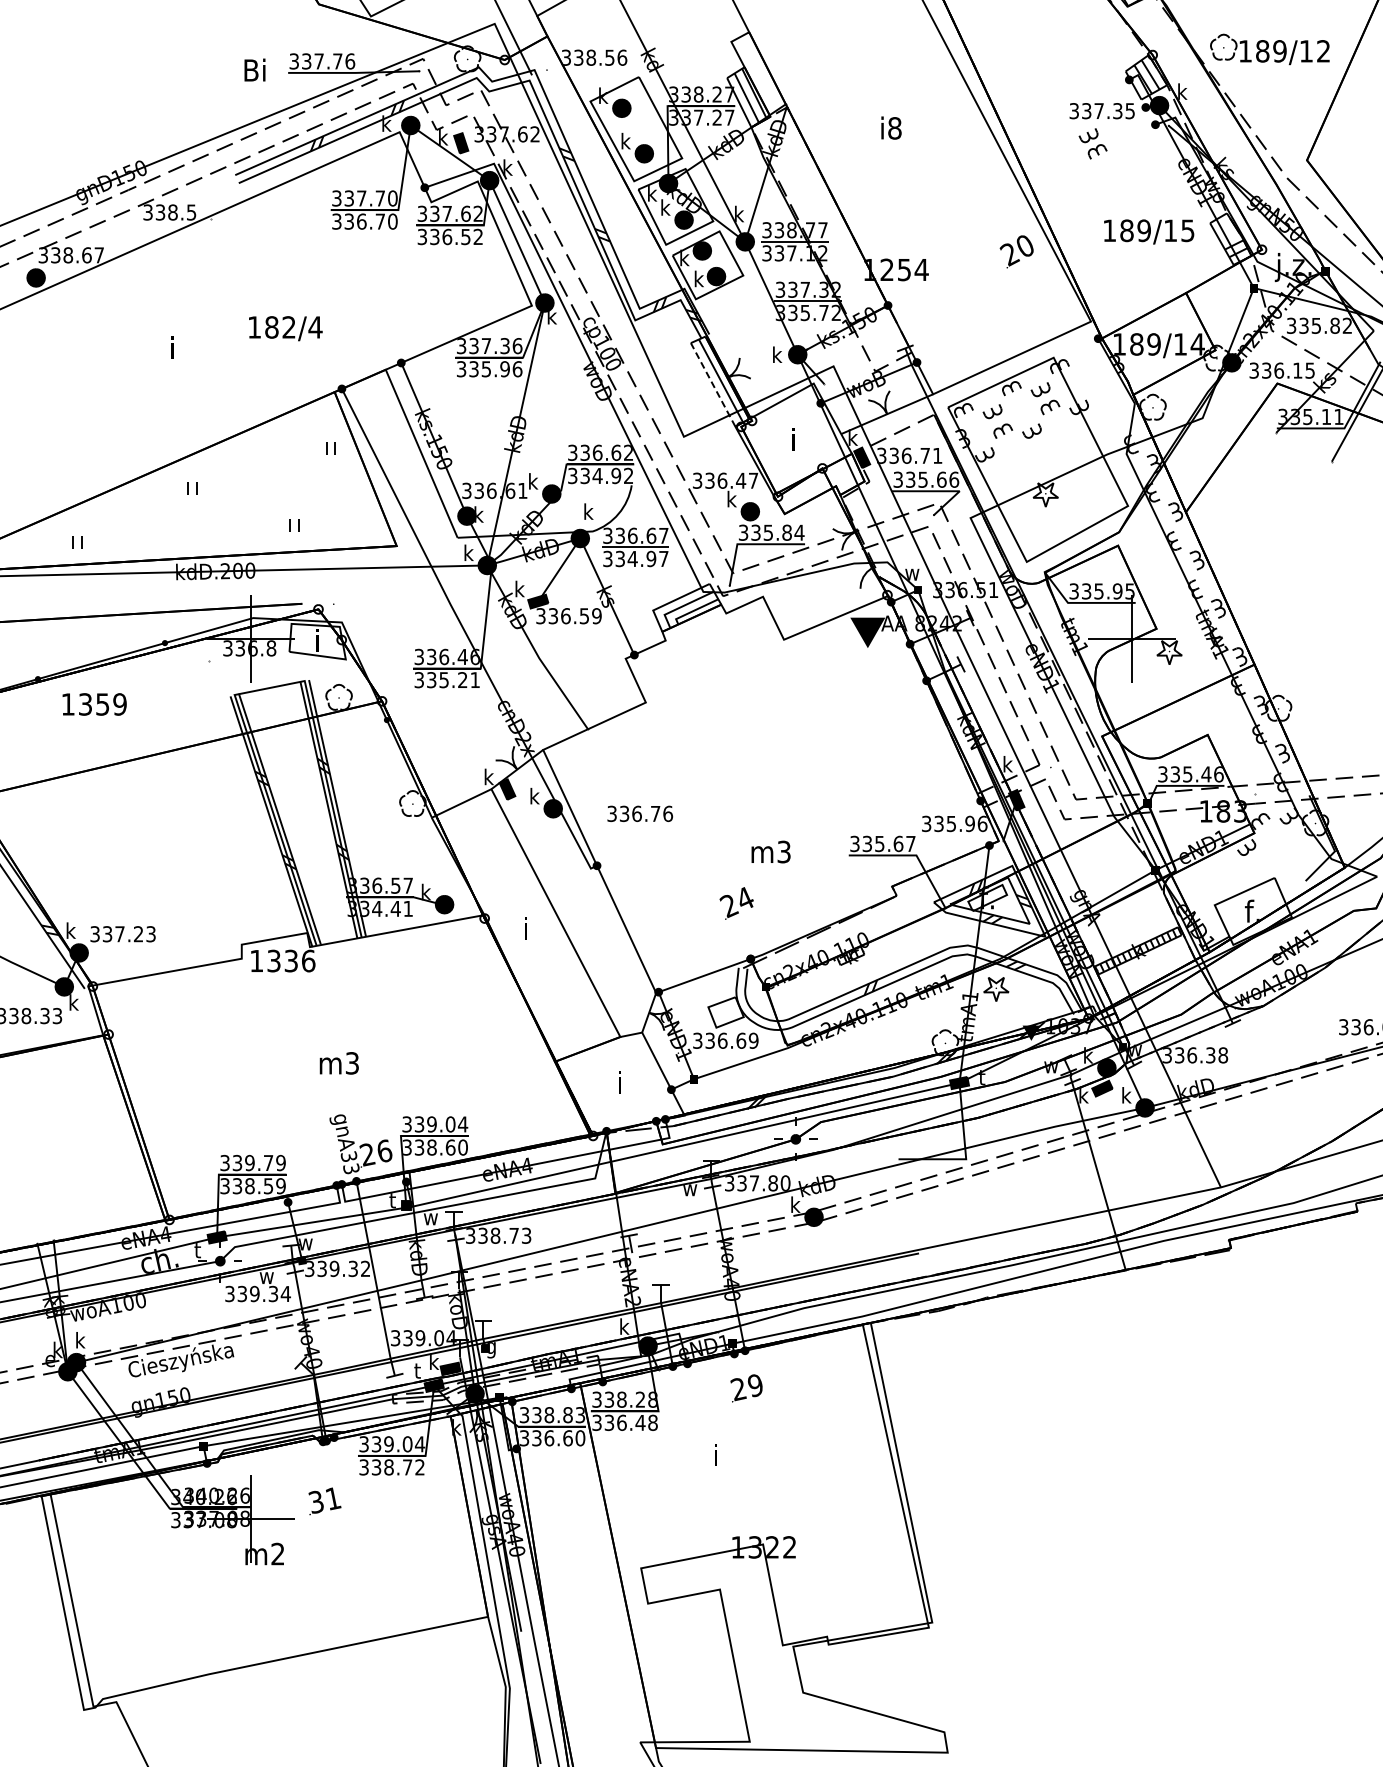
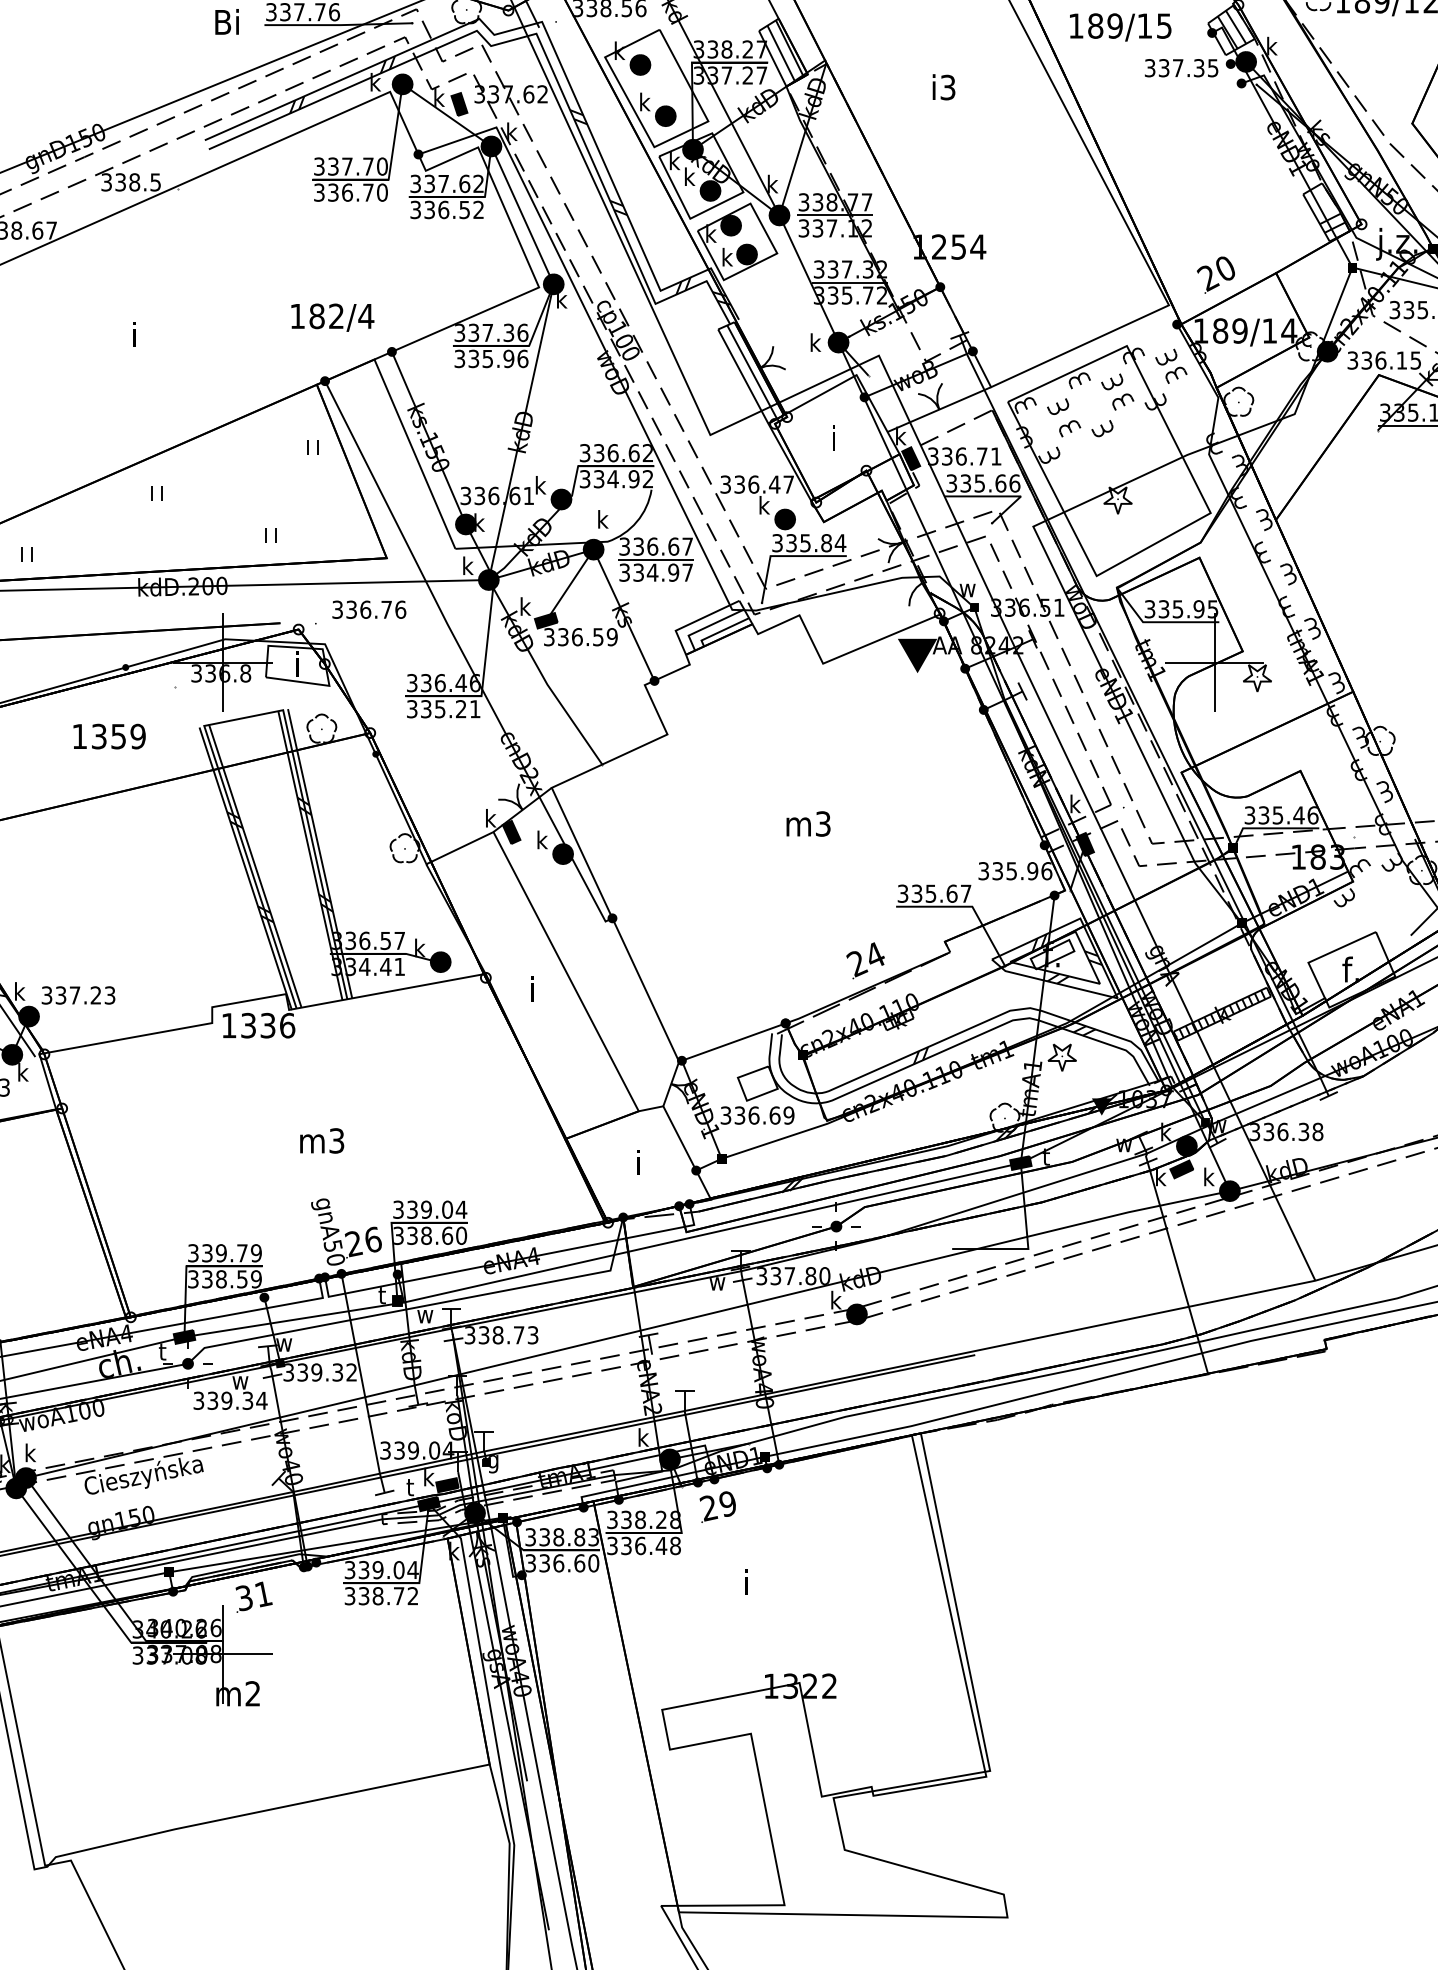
text: (894, 128) -> (947, 87), i8 -> i3
part: (1092, 143) -> (1170, 366), moved
text: (1149, 231) -> (1121, 26), moved
text: (1016, 251) -> (1215, 274), moved
text: (285, 328) -> (332, 317), moved
line: (712, 384) -> (742, 376), dashed -> solid
text: (94, 704) -> (109, 736), moved
text: (639, 813) -> (368, 609), moved
text: (770, 851) -> (807, 823), moved
text: (736, 903) -> (865, 960), moved
text: (350, 1162) -> (334, 1252), gnA33 -> gnA50
text: (746, 1388) -> (717, 1507), moved
text: (324, 1501) -> (253, 1597), moved

